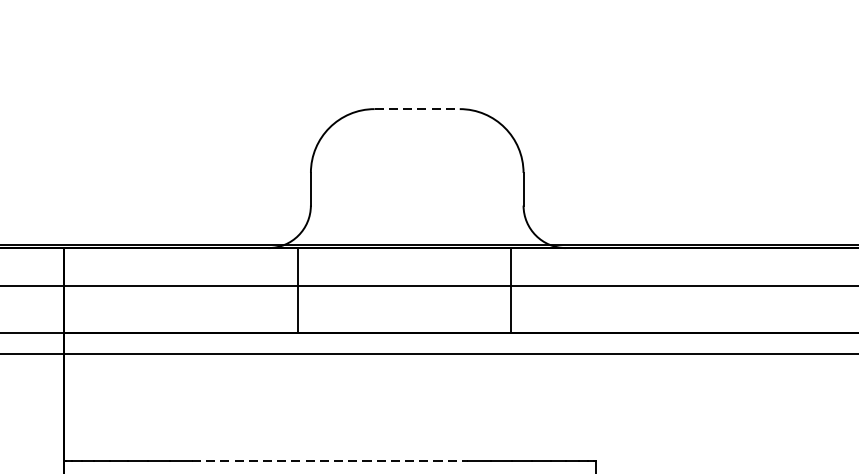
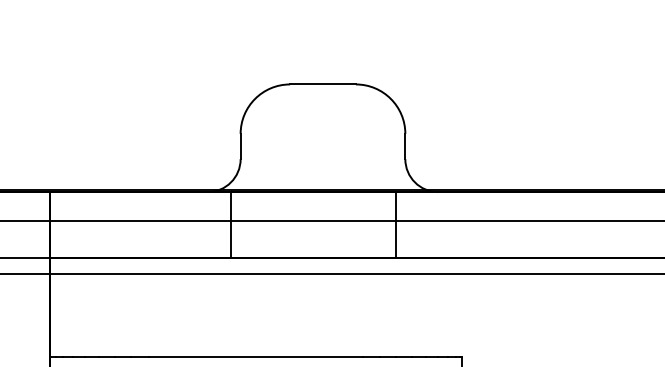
line: (416, 109) -> (322, 84), dashed -> solid
line: (331, 460) -> (256, 356), dashed -> solid

